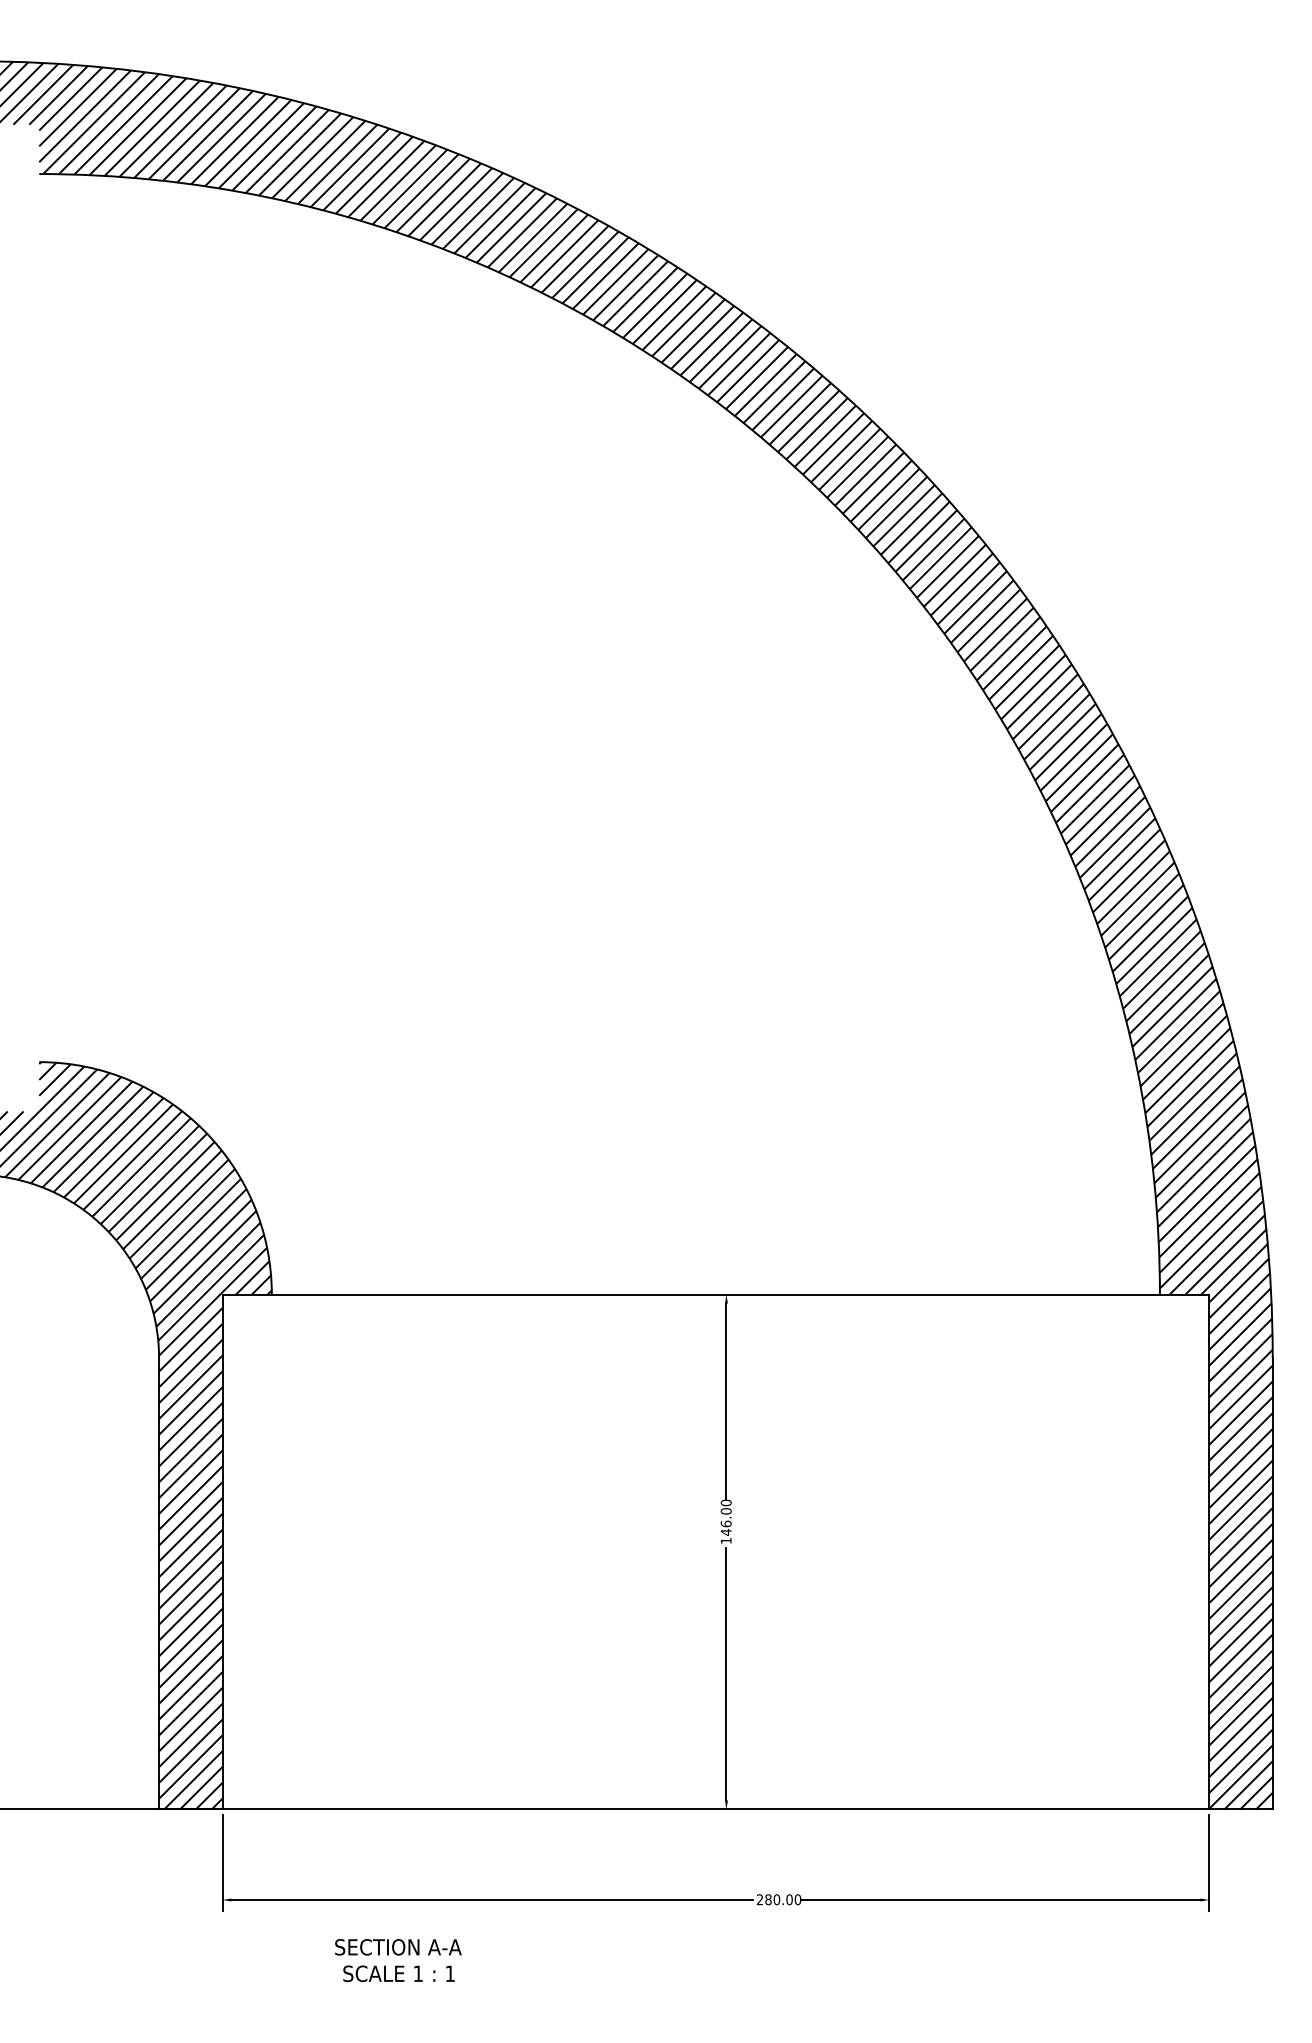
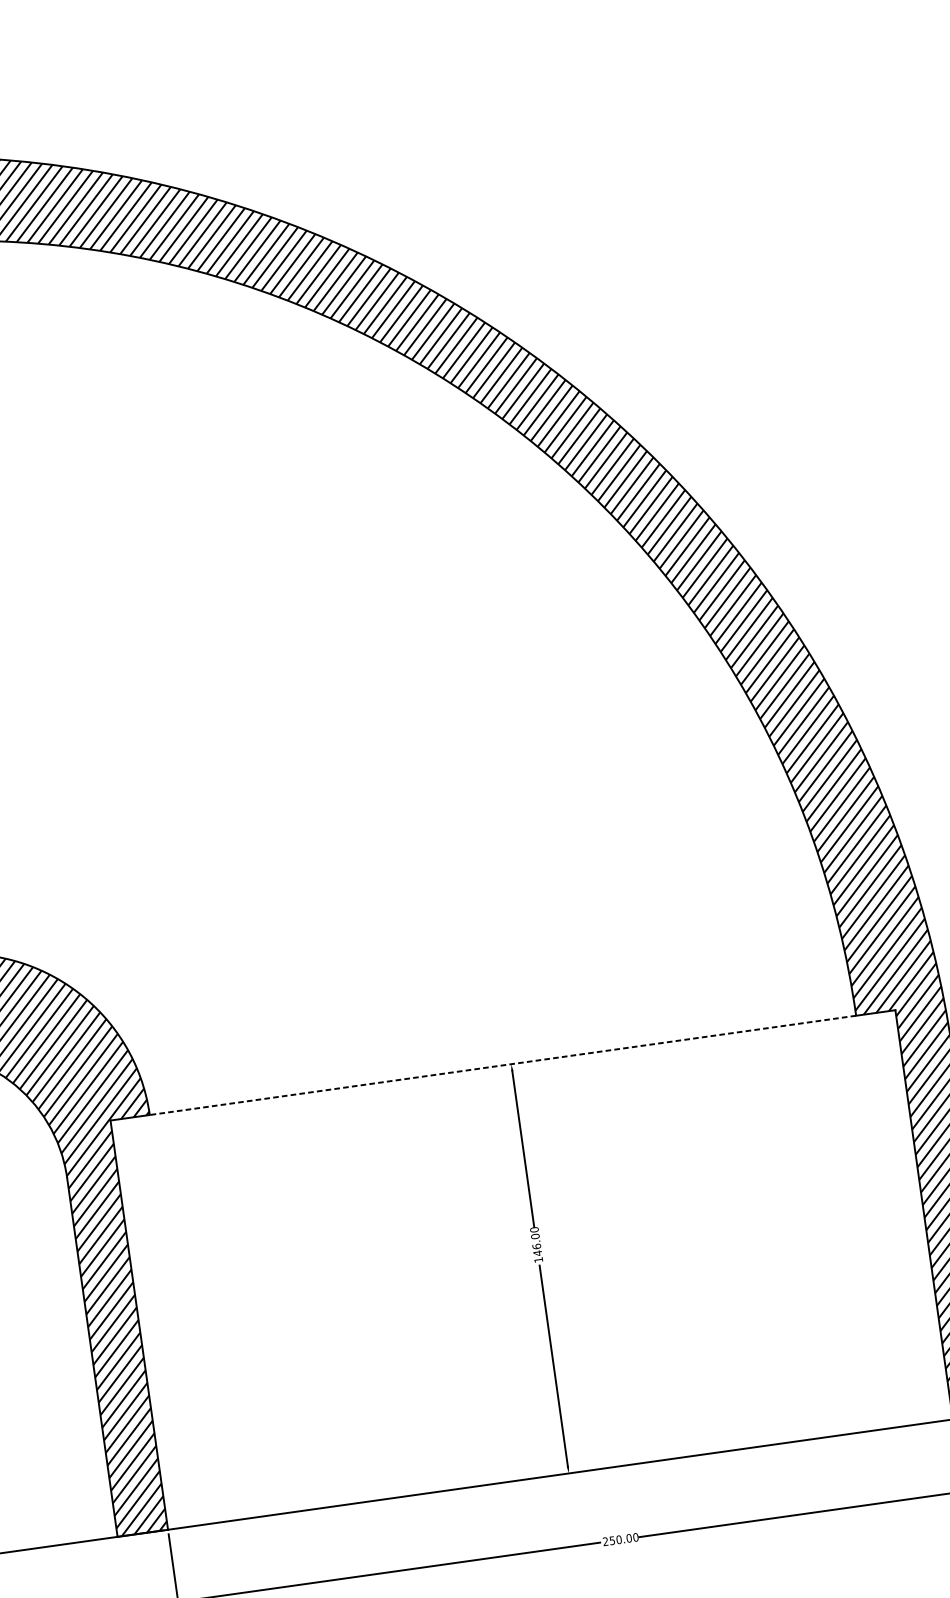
line: (715, 1294) -> (502, 1065), solid -> dashed
text: (768, 1899) -> (612, 1540), 280.00 -> 250.00

